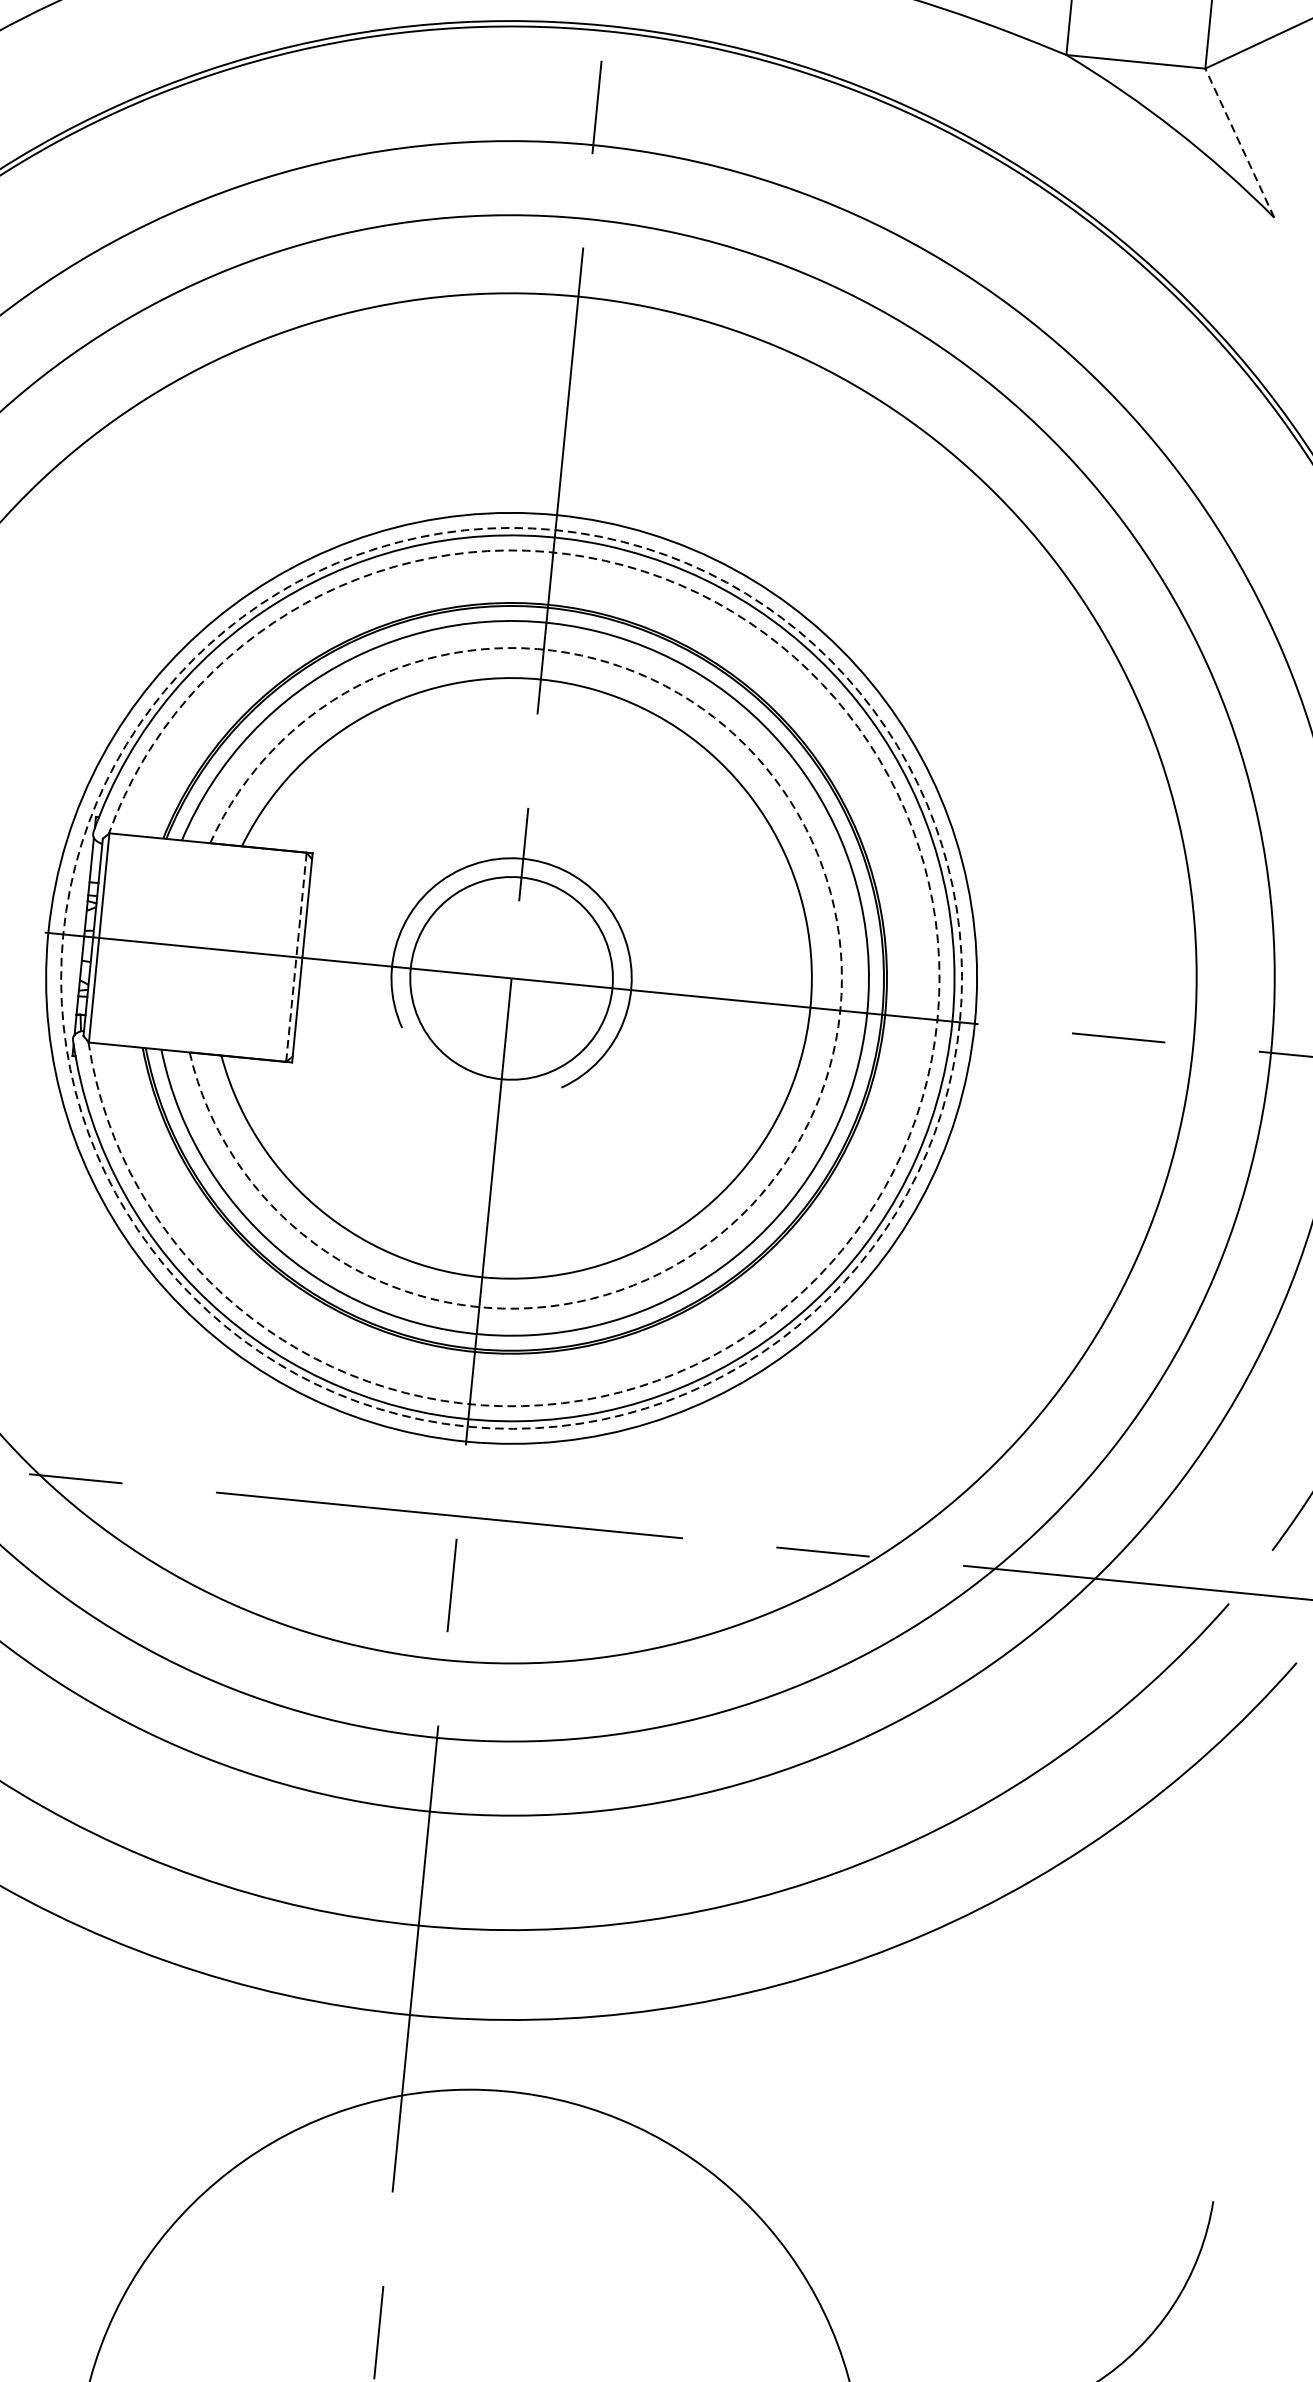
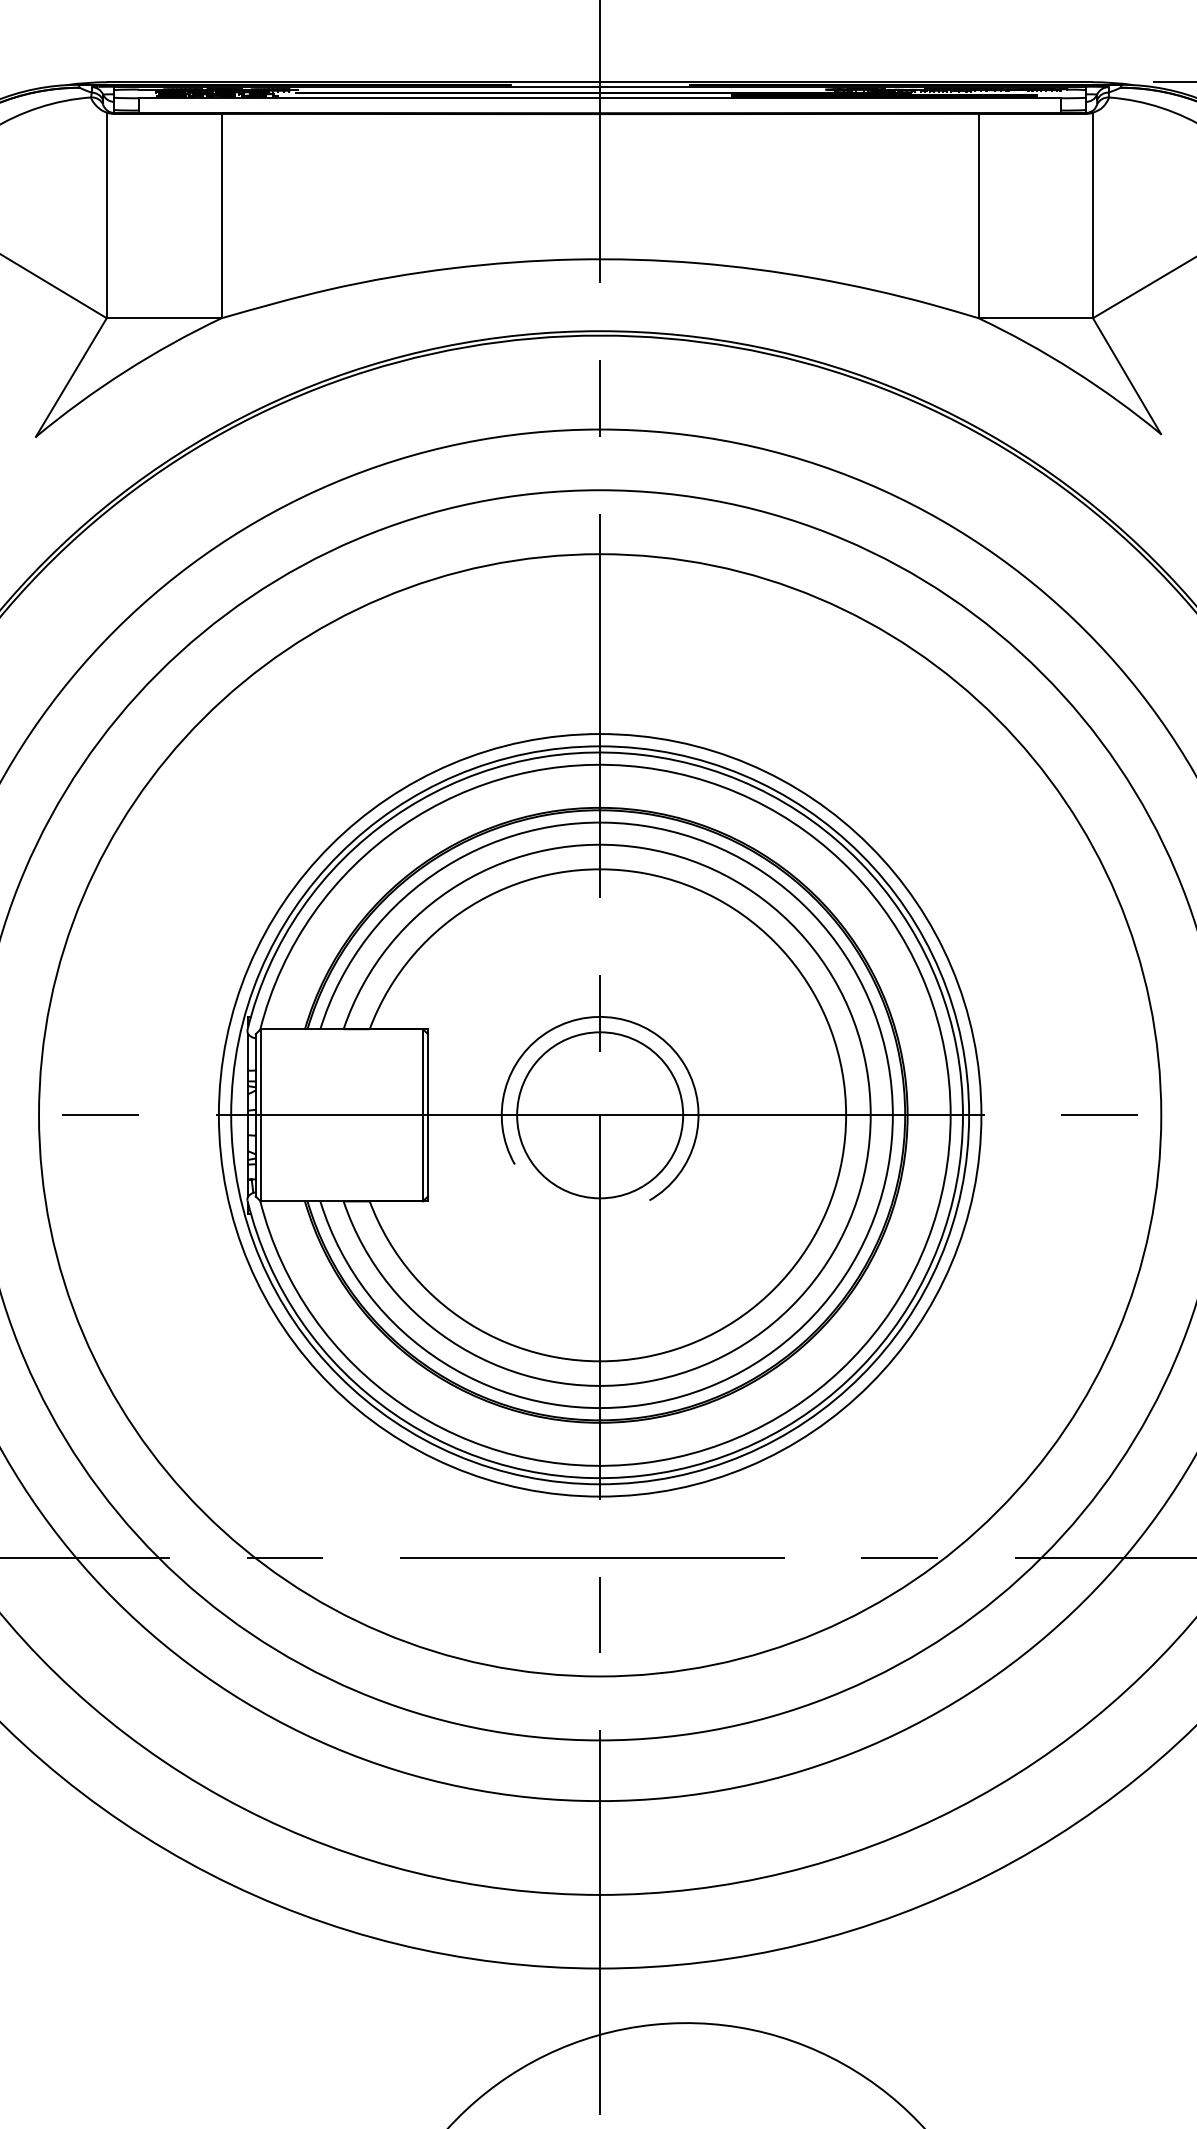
line: (1239, 142) -> (1126, 375), dashed -> solid
line: (297, 956) -> (423, 1114), dashed -> solid
circle: (512, 978) -> (600, 1115), dashed -> solid
arc: (840, 1010) -> (870, 1115), dashed -> solid
arc: (937, 1020) -> (950, 1115), dashed -> solid

